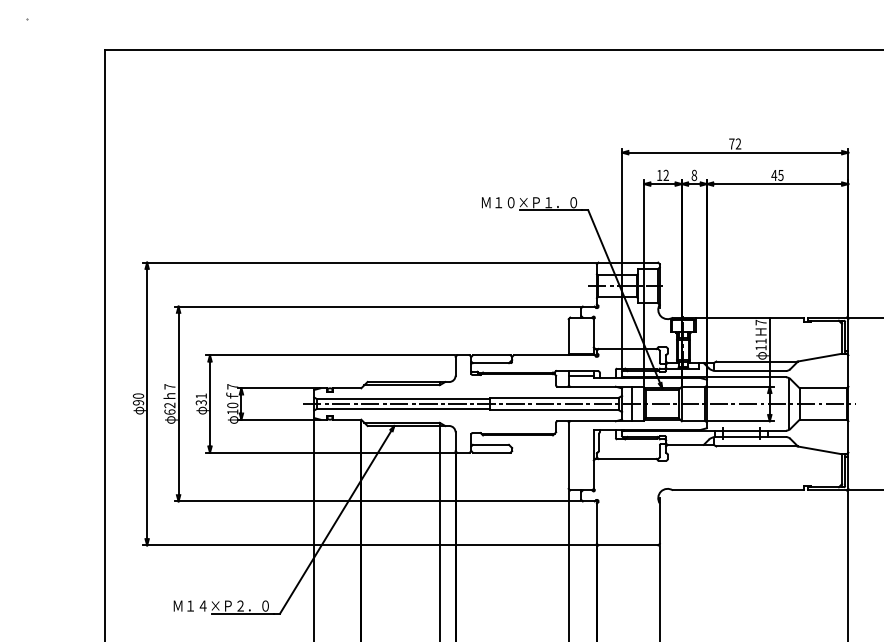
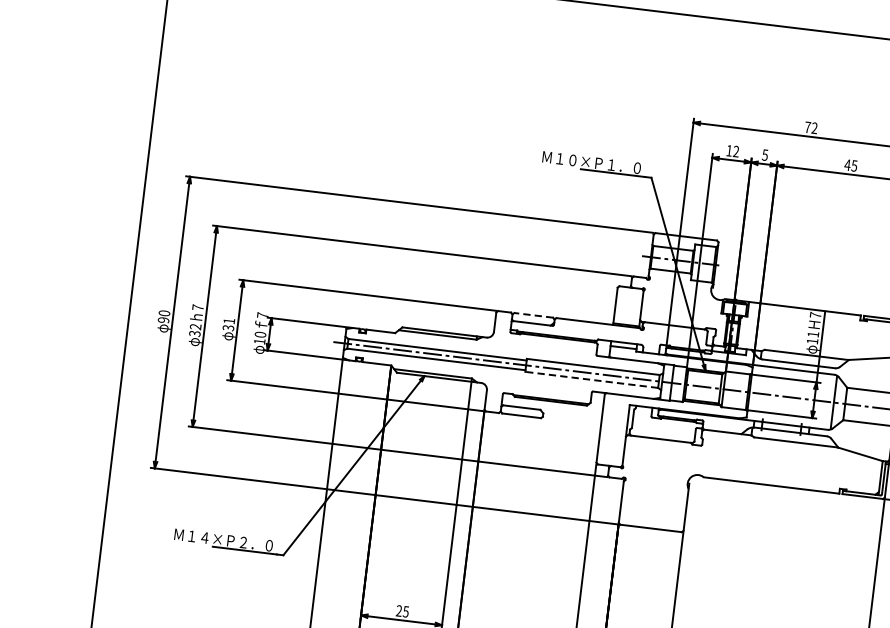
text: (694, 174) -> (765, 154), 8 -> 5
line: (491, 355) -> (533, 315), solid -> dashed
line: (554, 410) -> (591, 380), solid -> dashed
text: (169, 411) -> (194, 333), 62 -> 32

